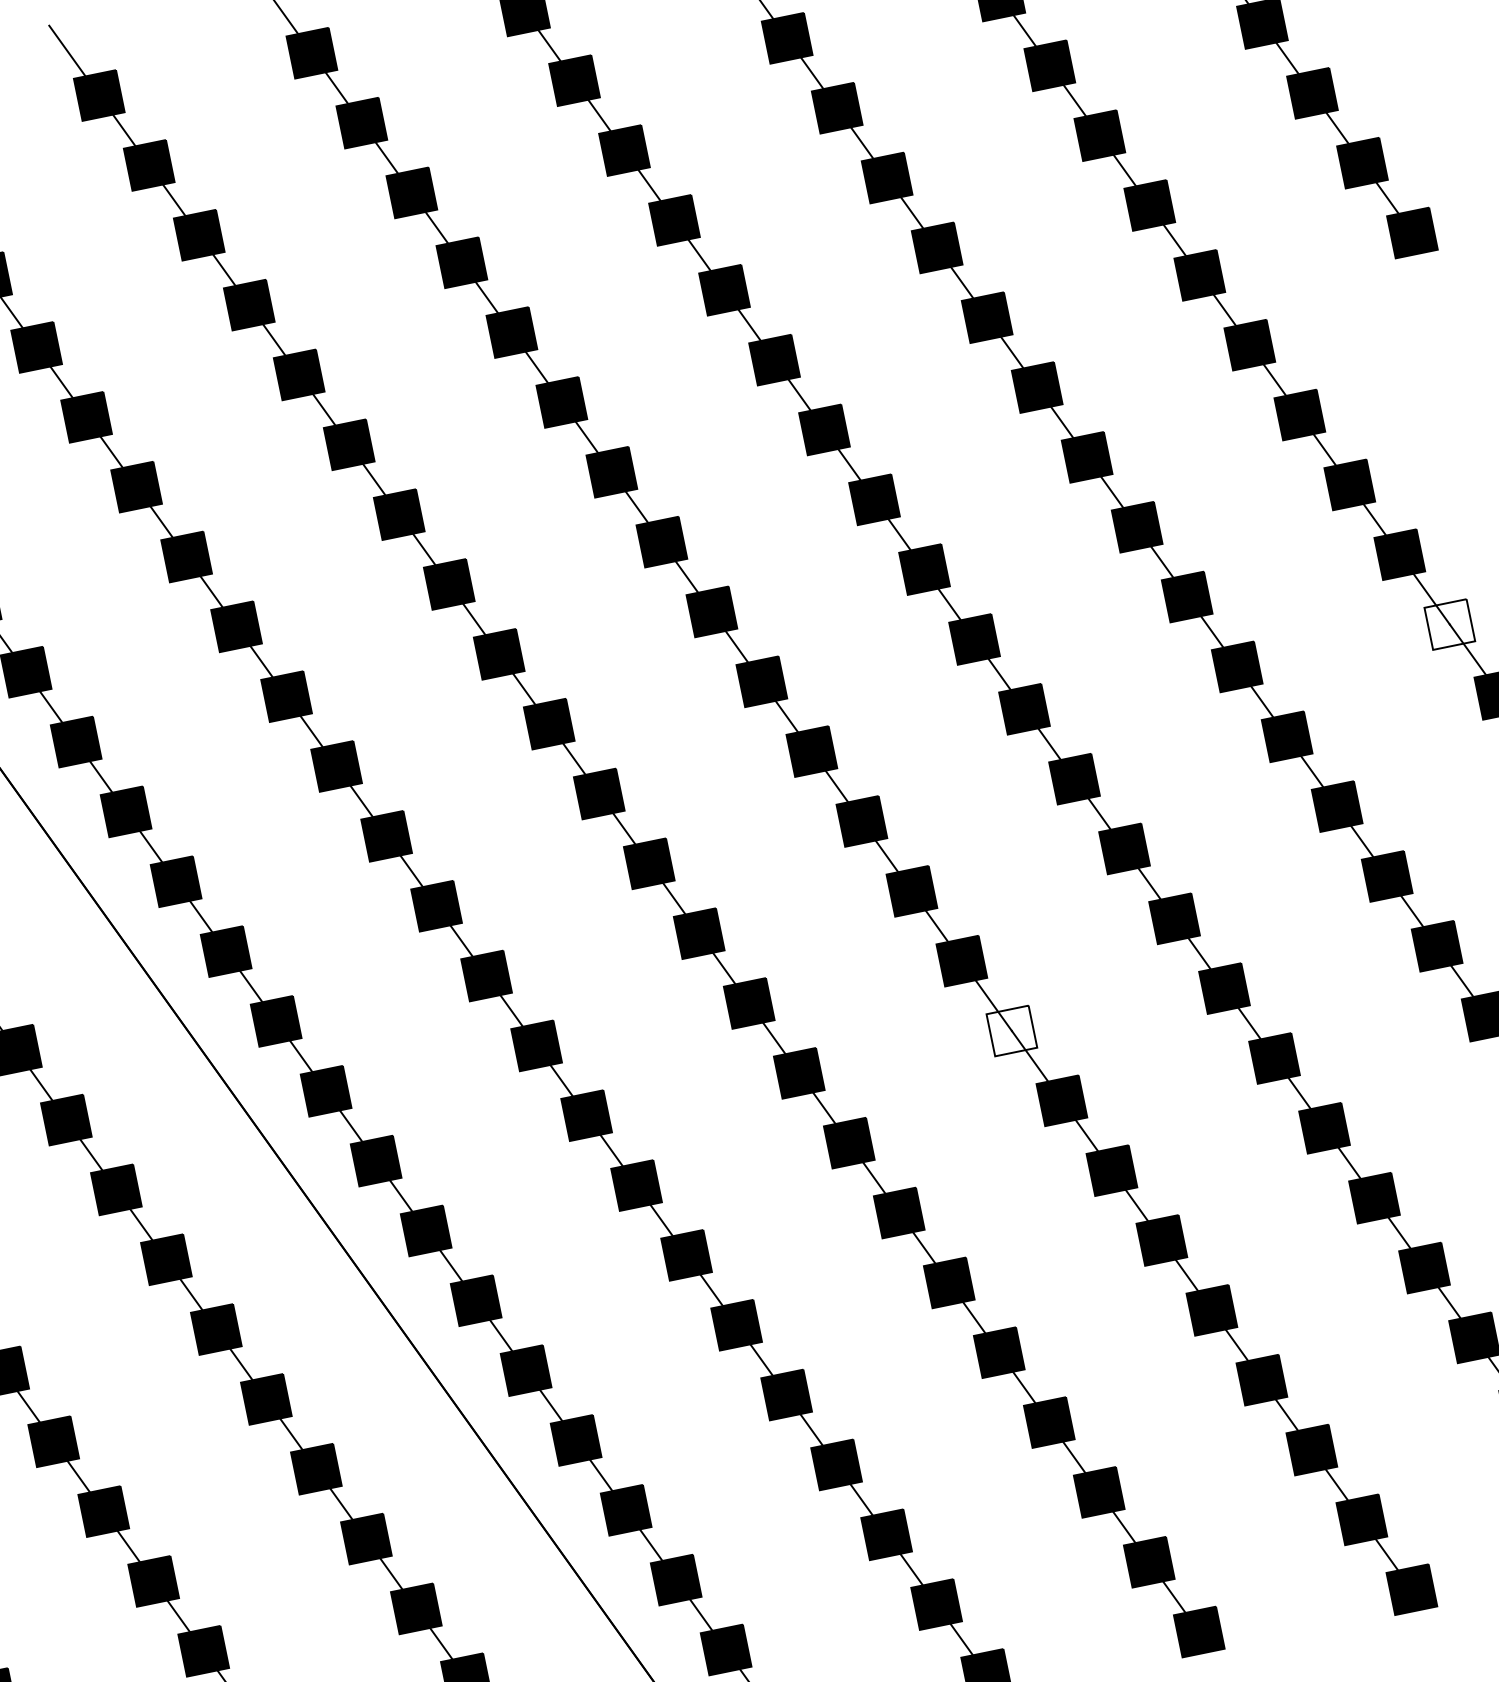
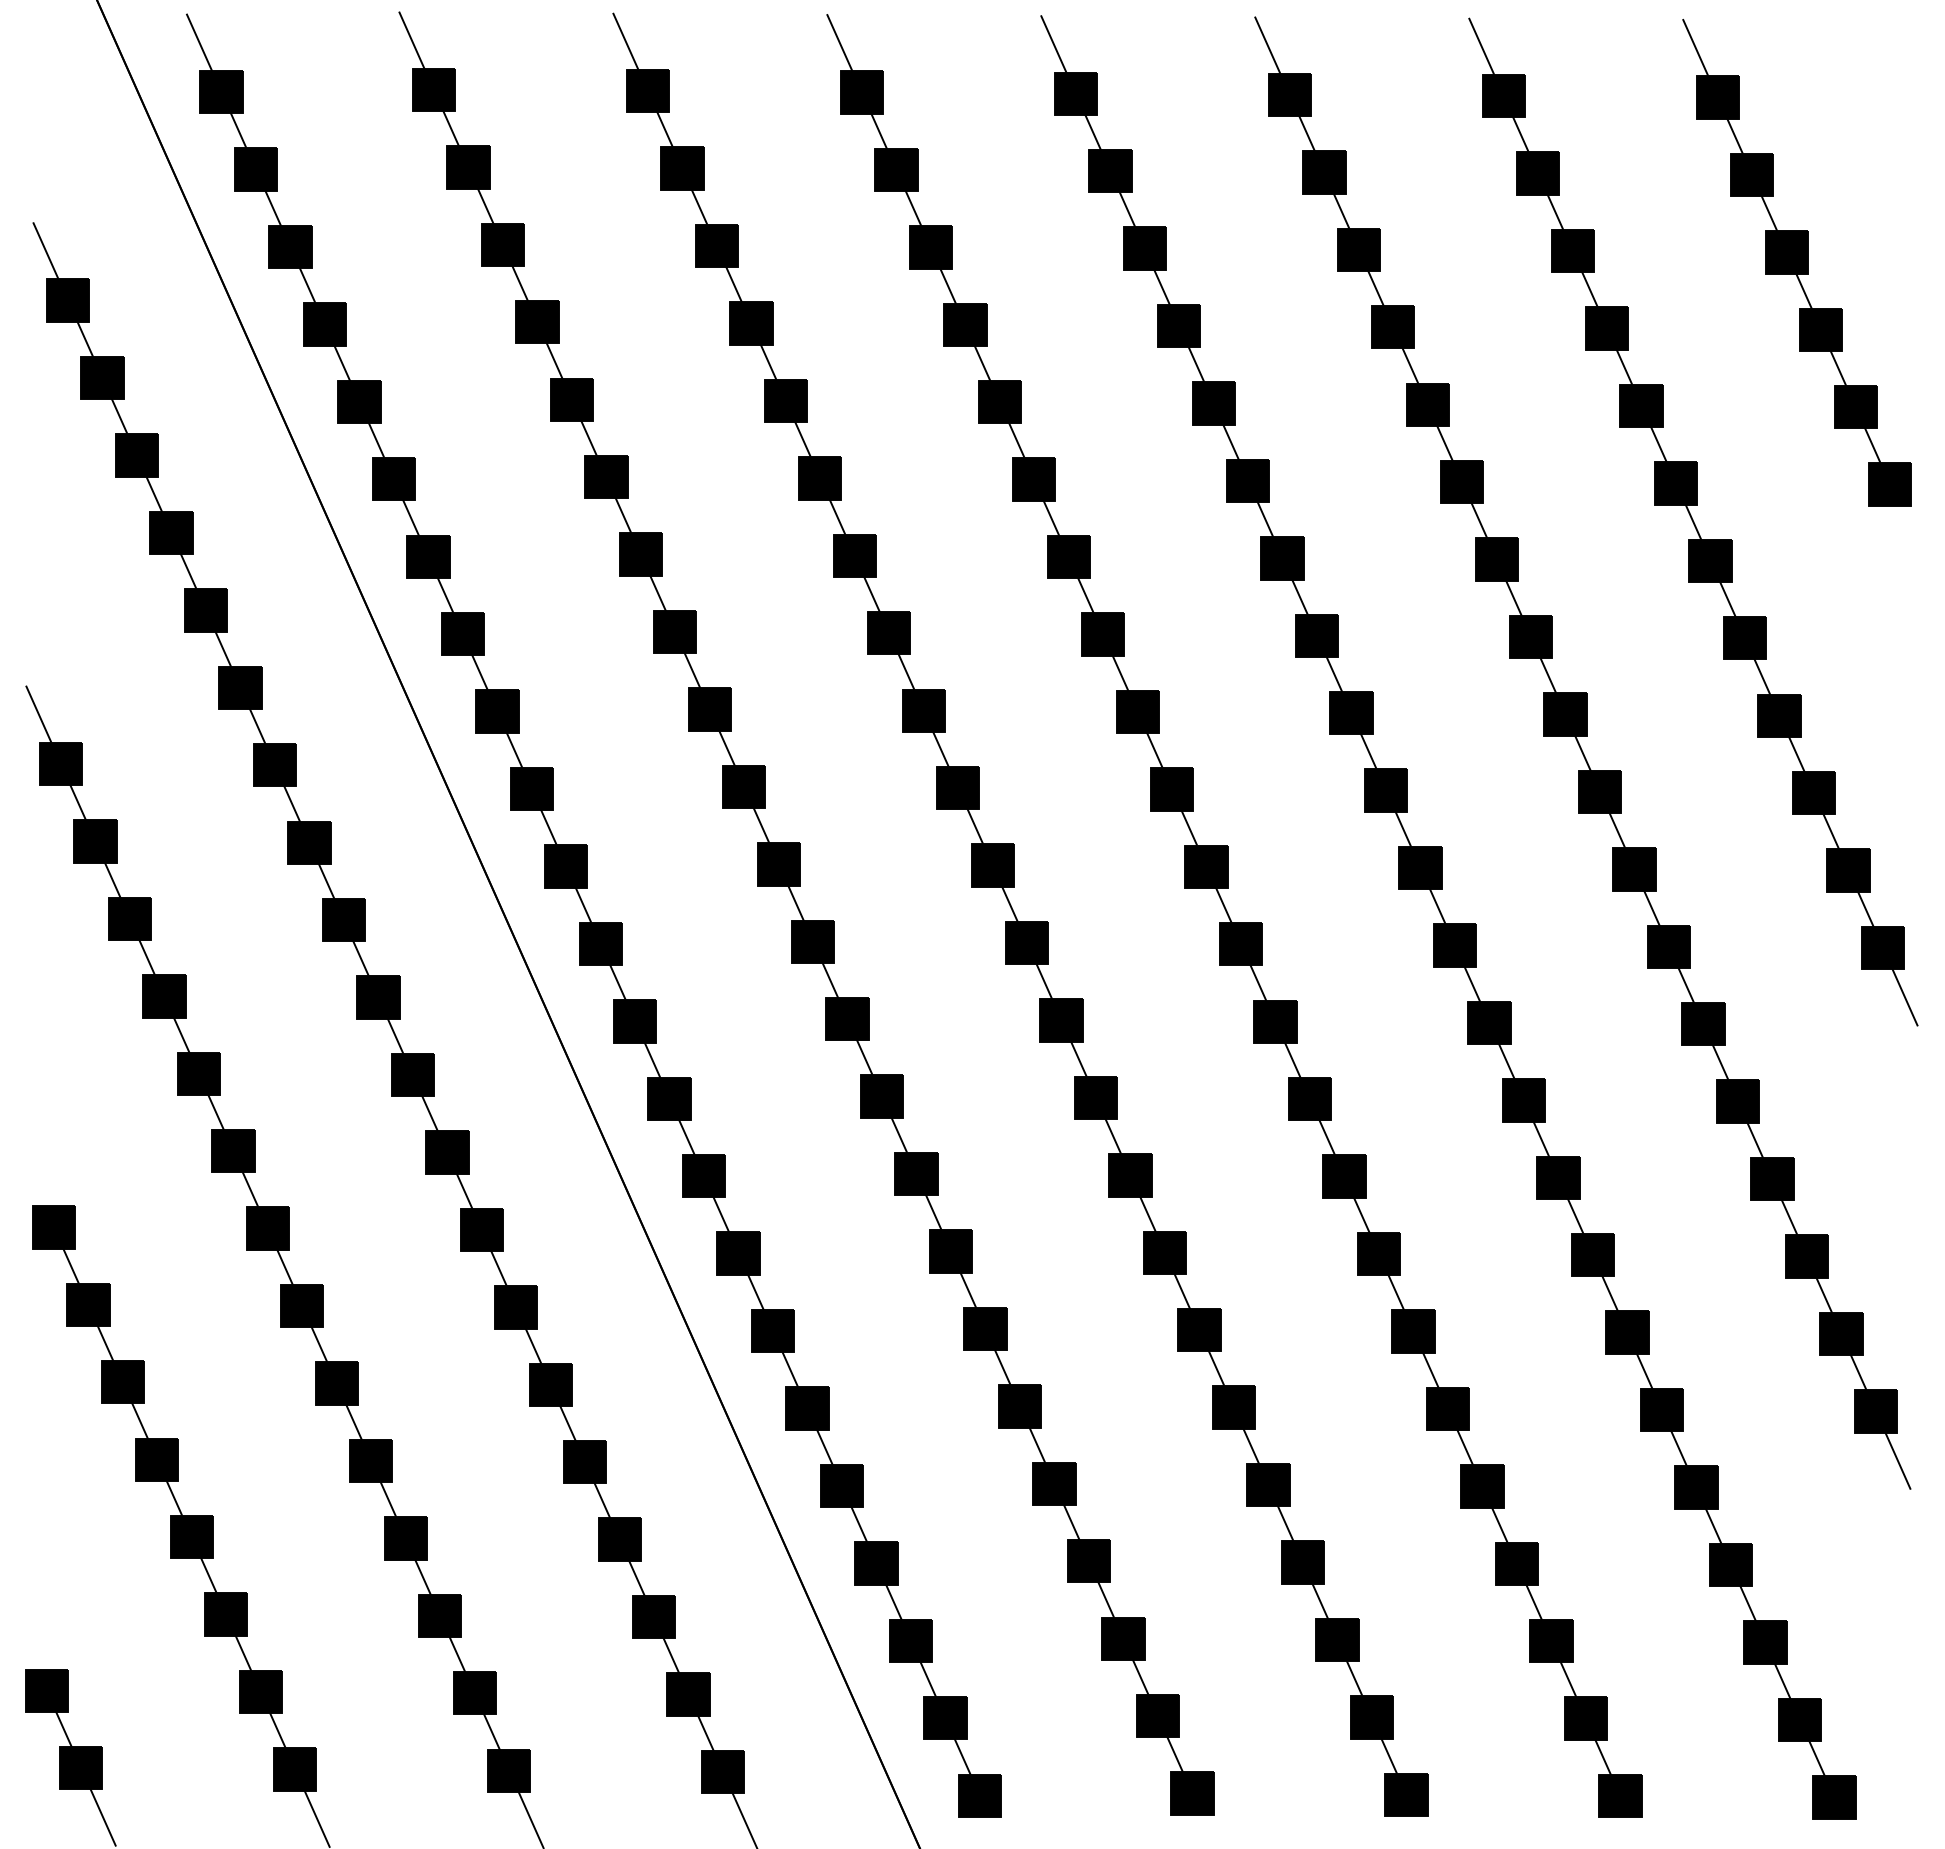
fill: (1449, 624) -> (1848, 870), added
fill: (1011, 1030) -> (1344, 1176), added

